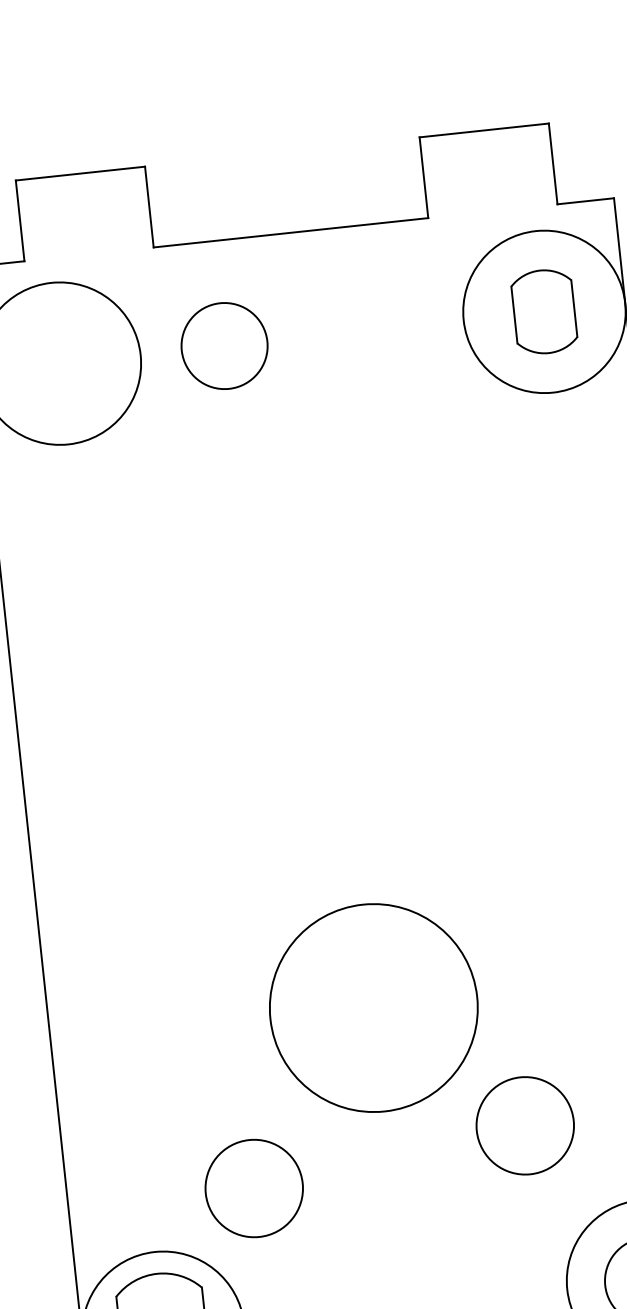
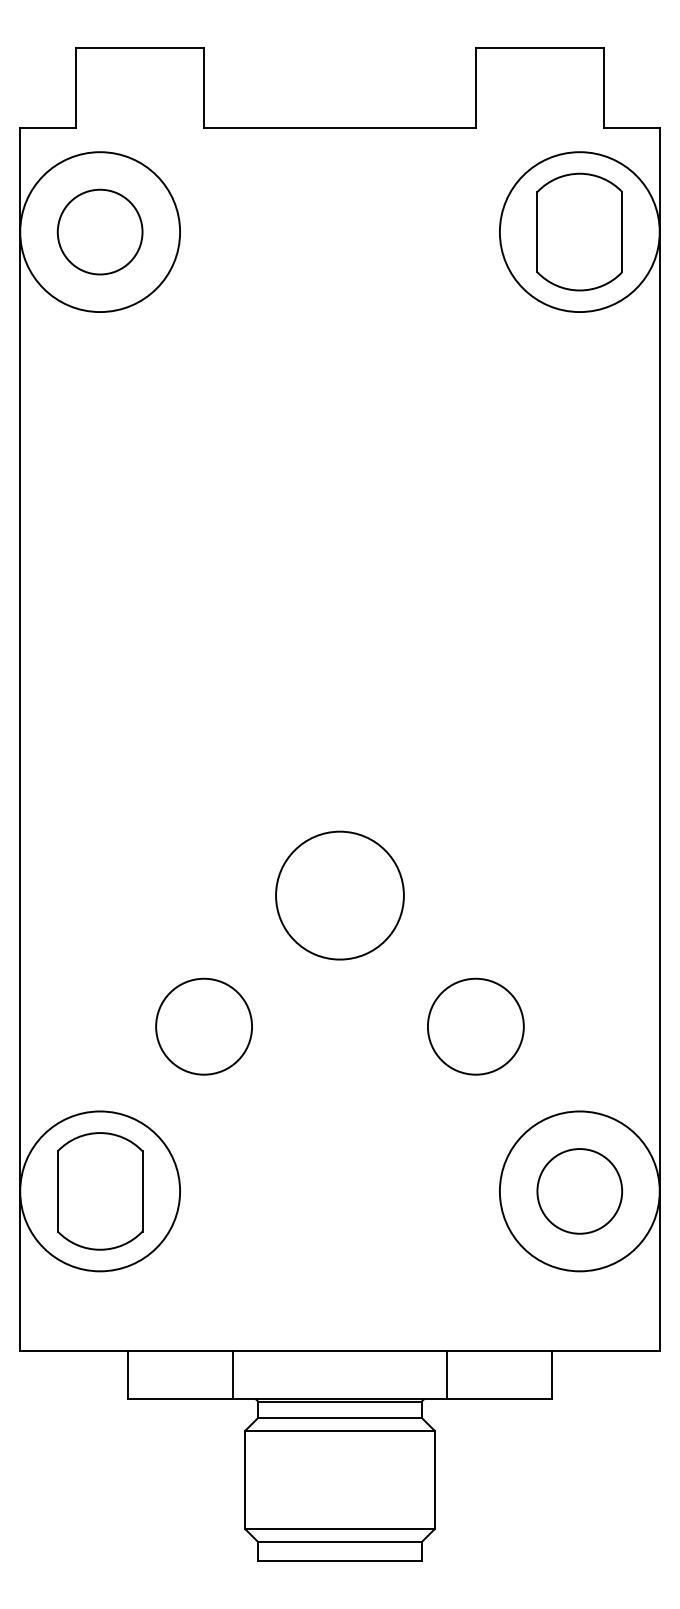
part: (544, 311) -> (579, 231), size x1.43
circle: (223, 345) -> (99, 231), moved
circle: (373, 1008) -> (339, 895), size x0.62
circle: (253, 1188) -> (203, 1026), moved

